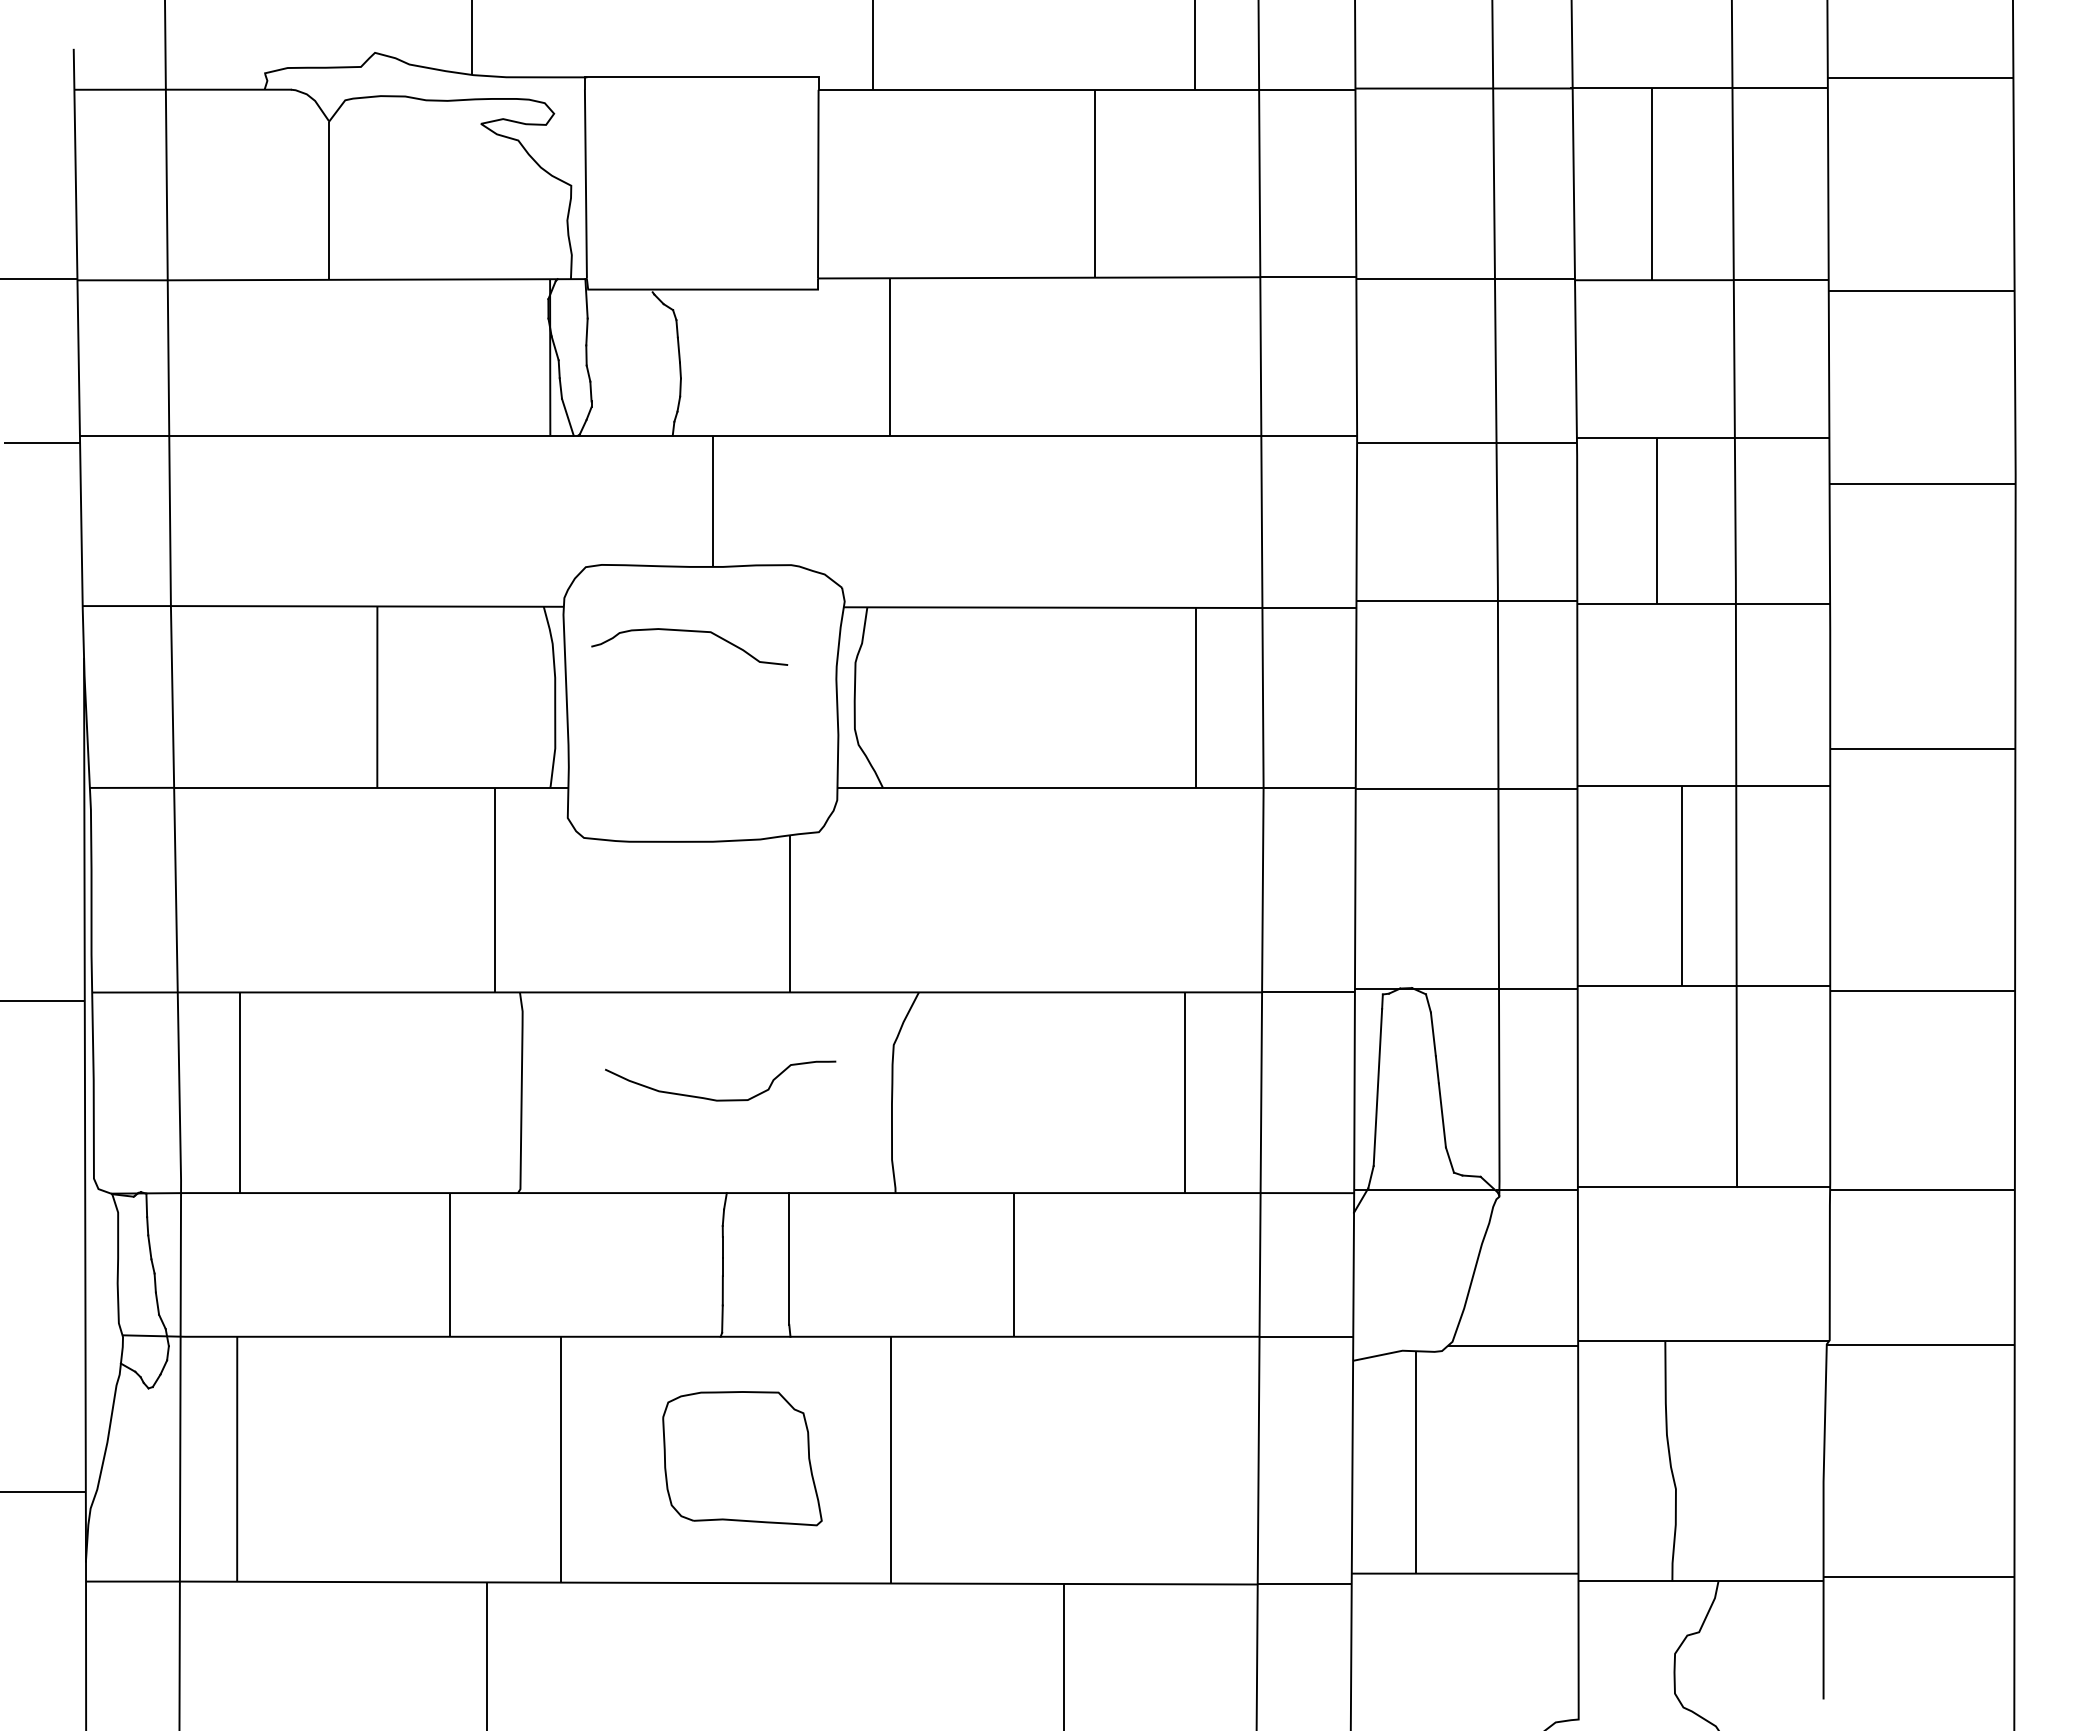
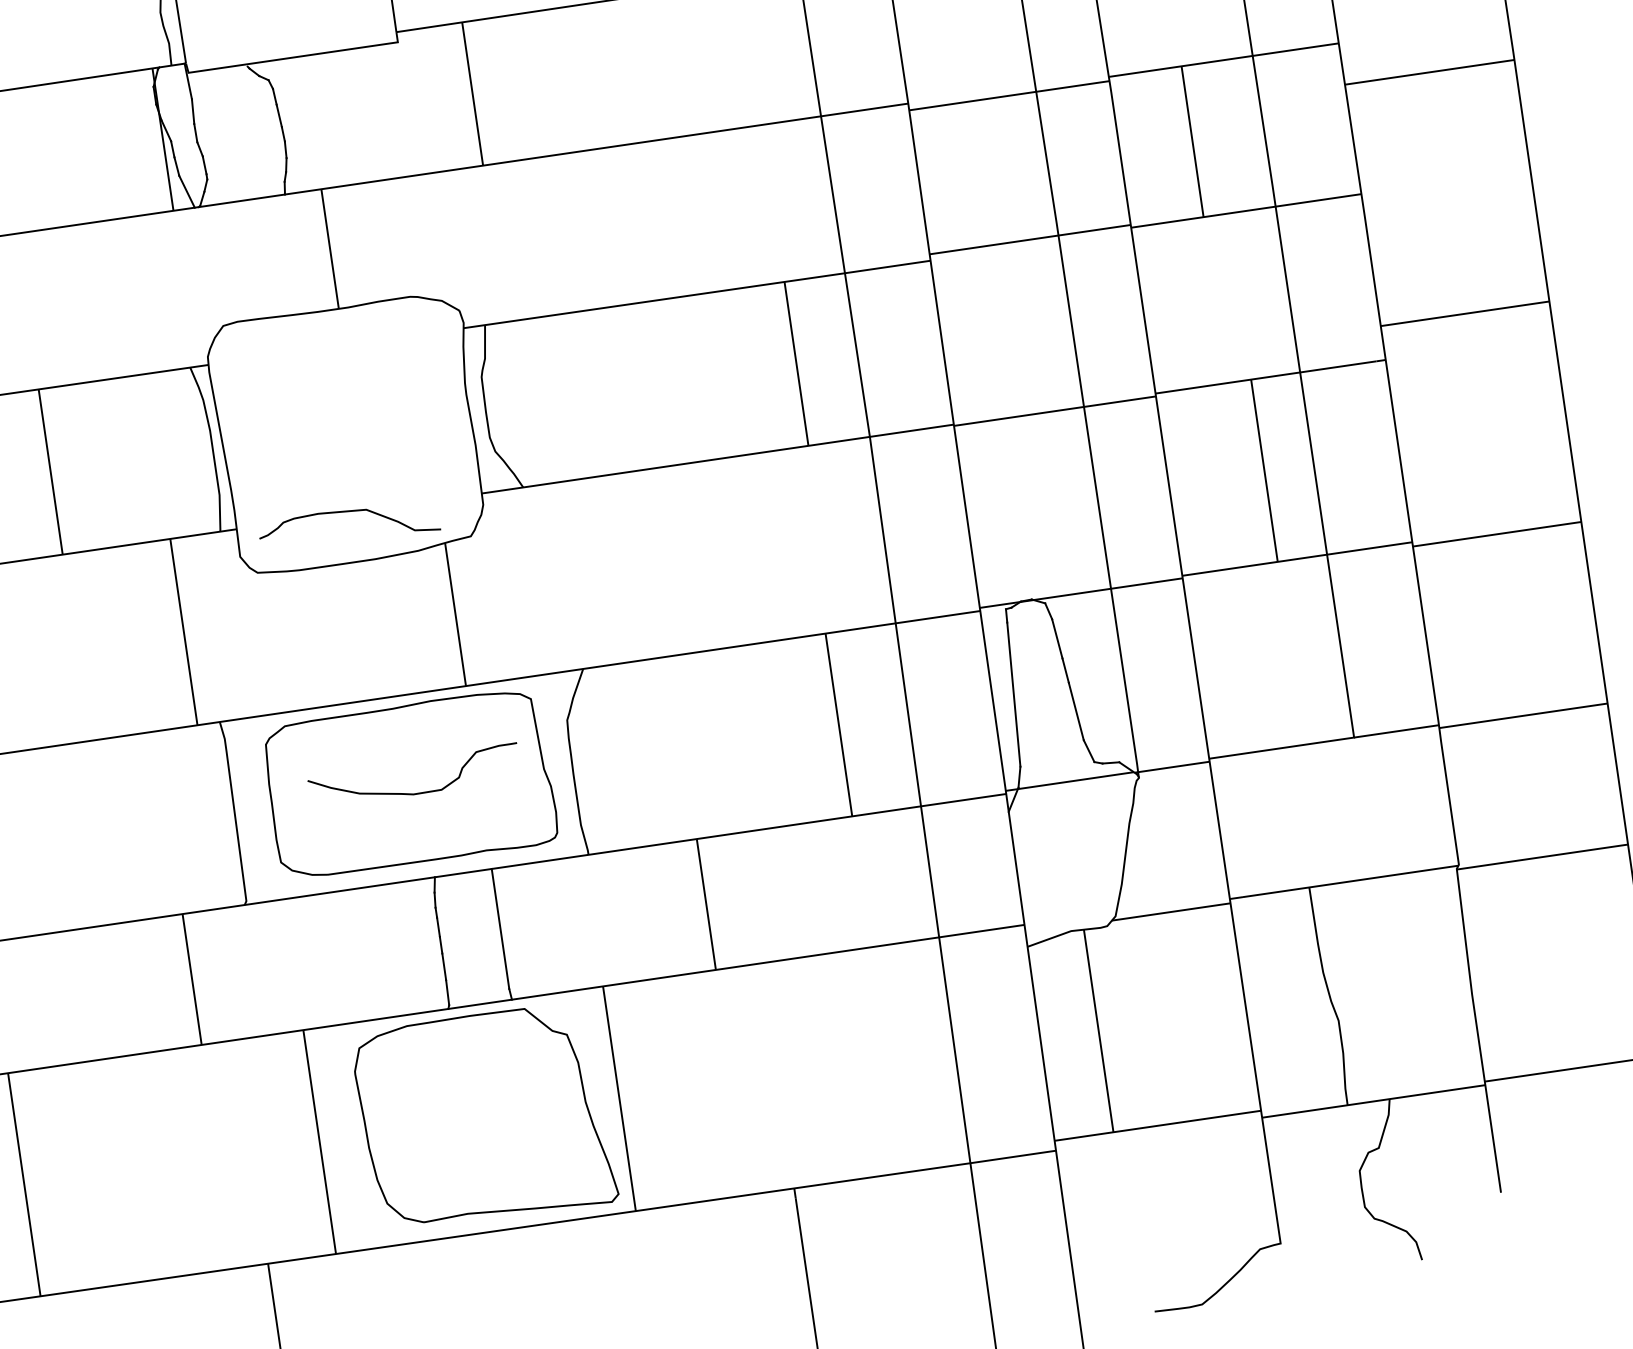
curve: (694, 632) -> (351, 512), moved
part: (714, 1088) -> (409, 783), added
part: (742, 1458) -> (484, 1116), size x1.67

